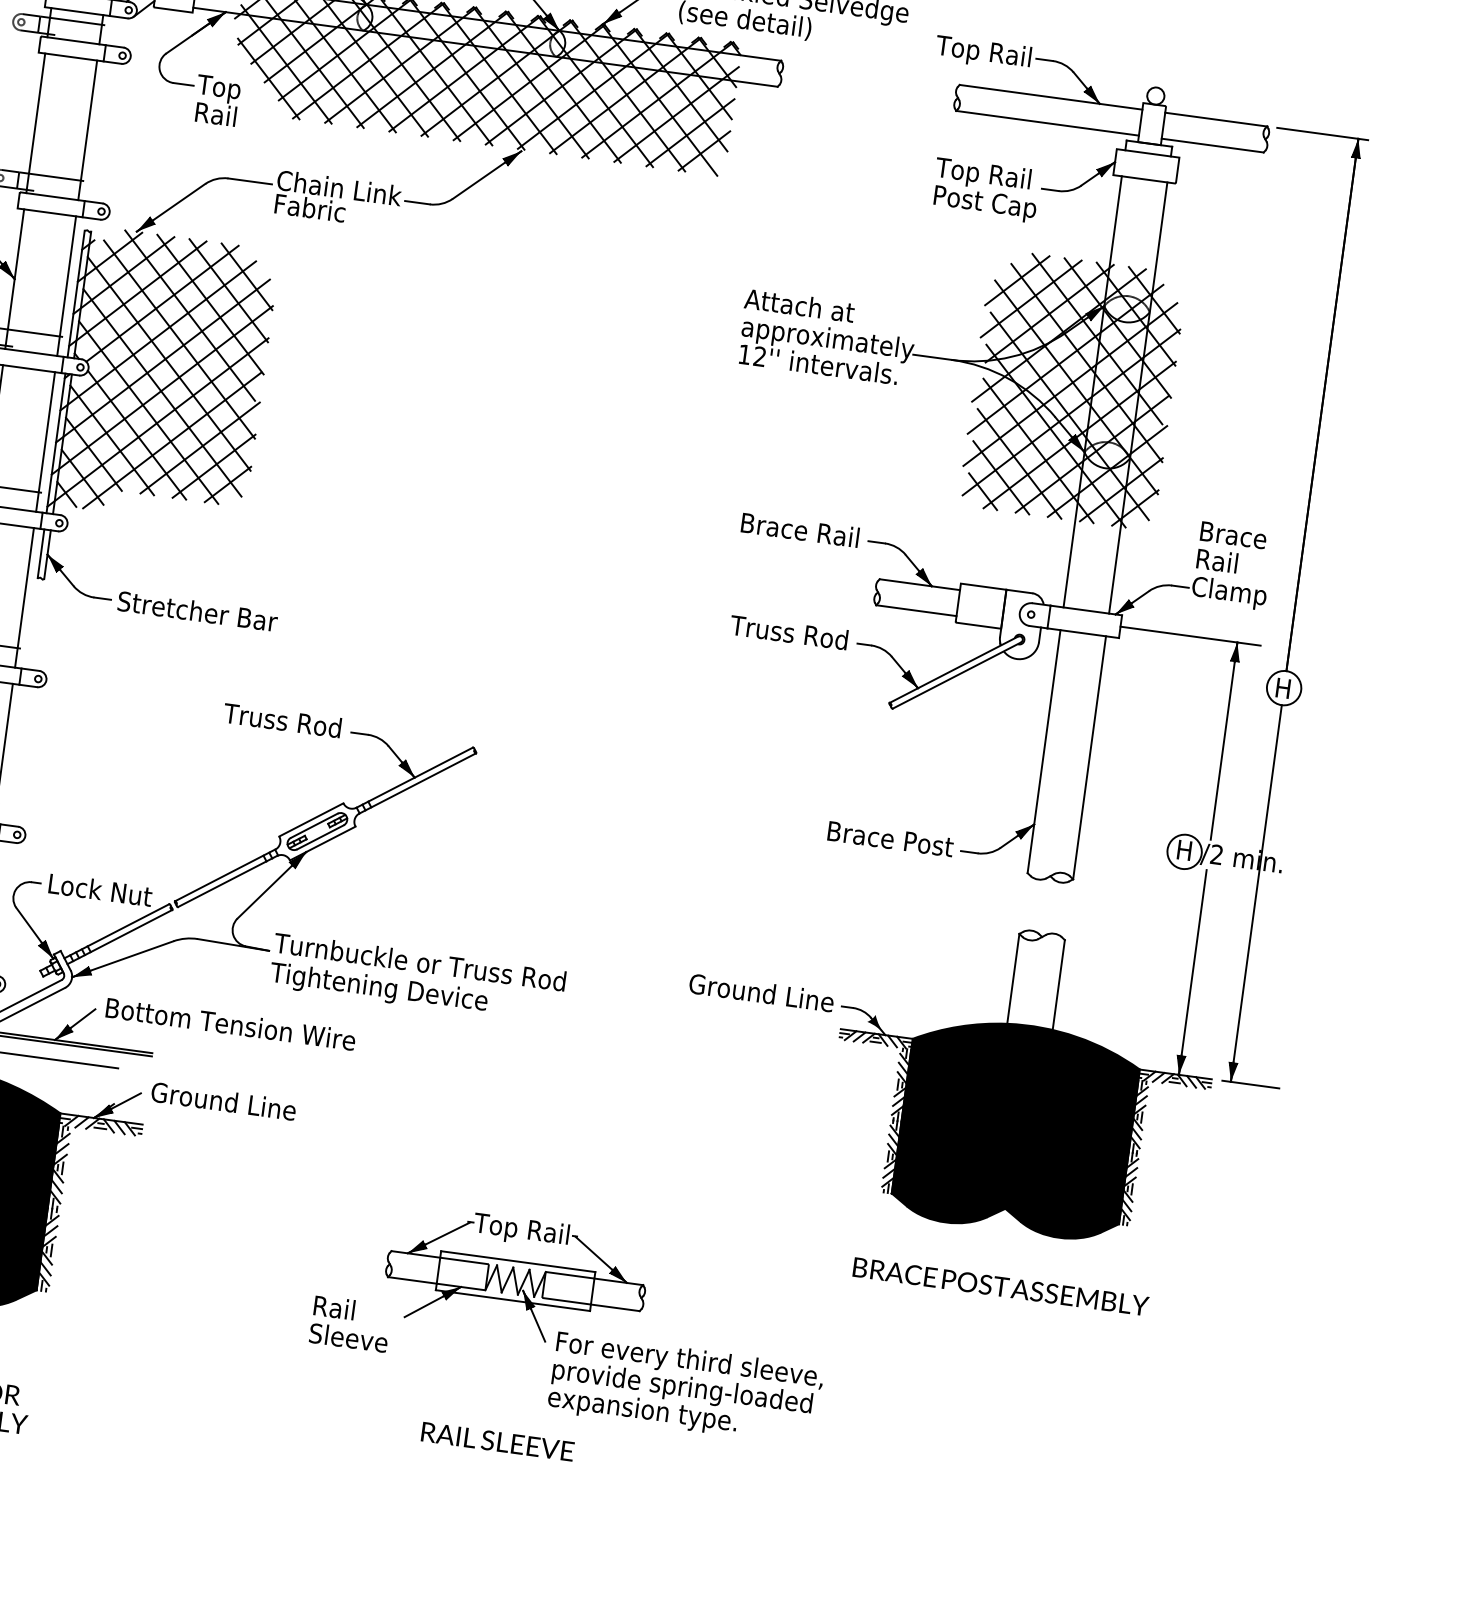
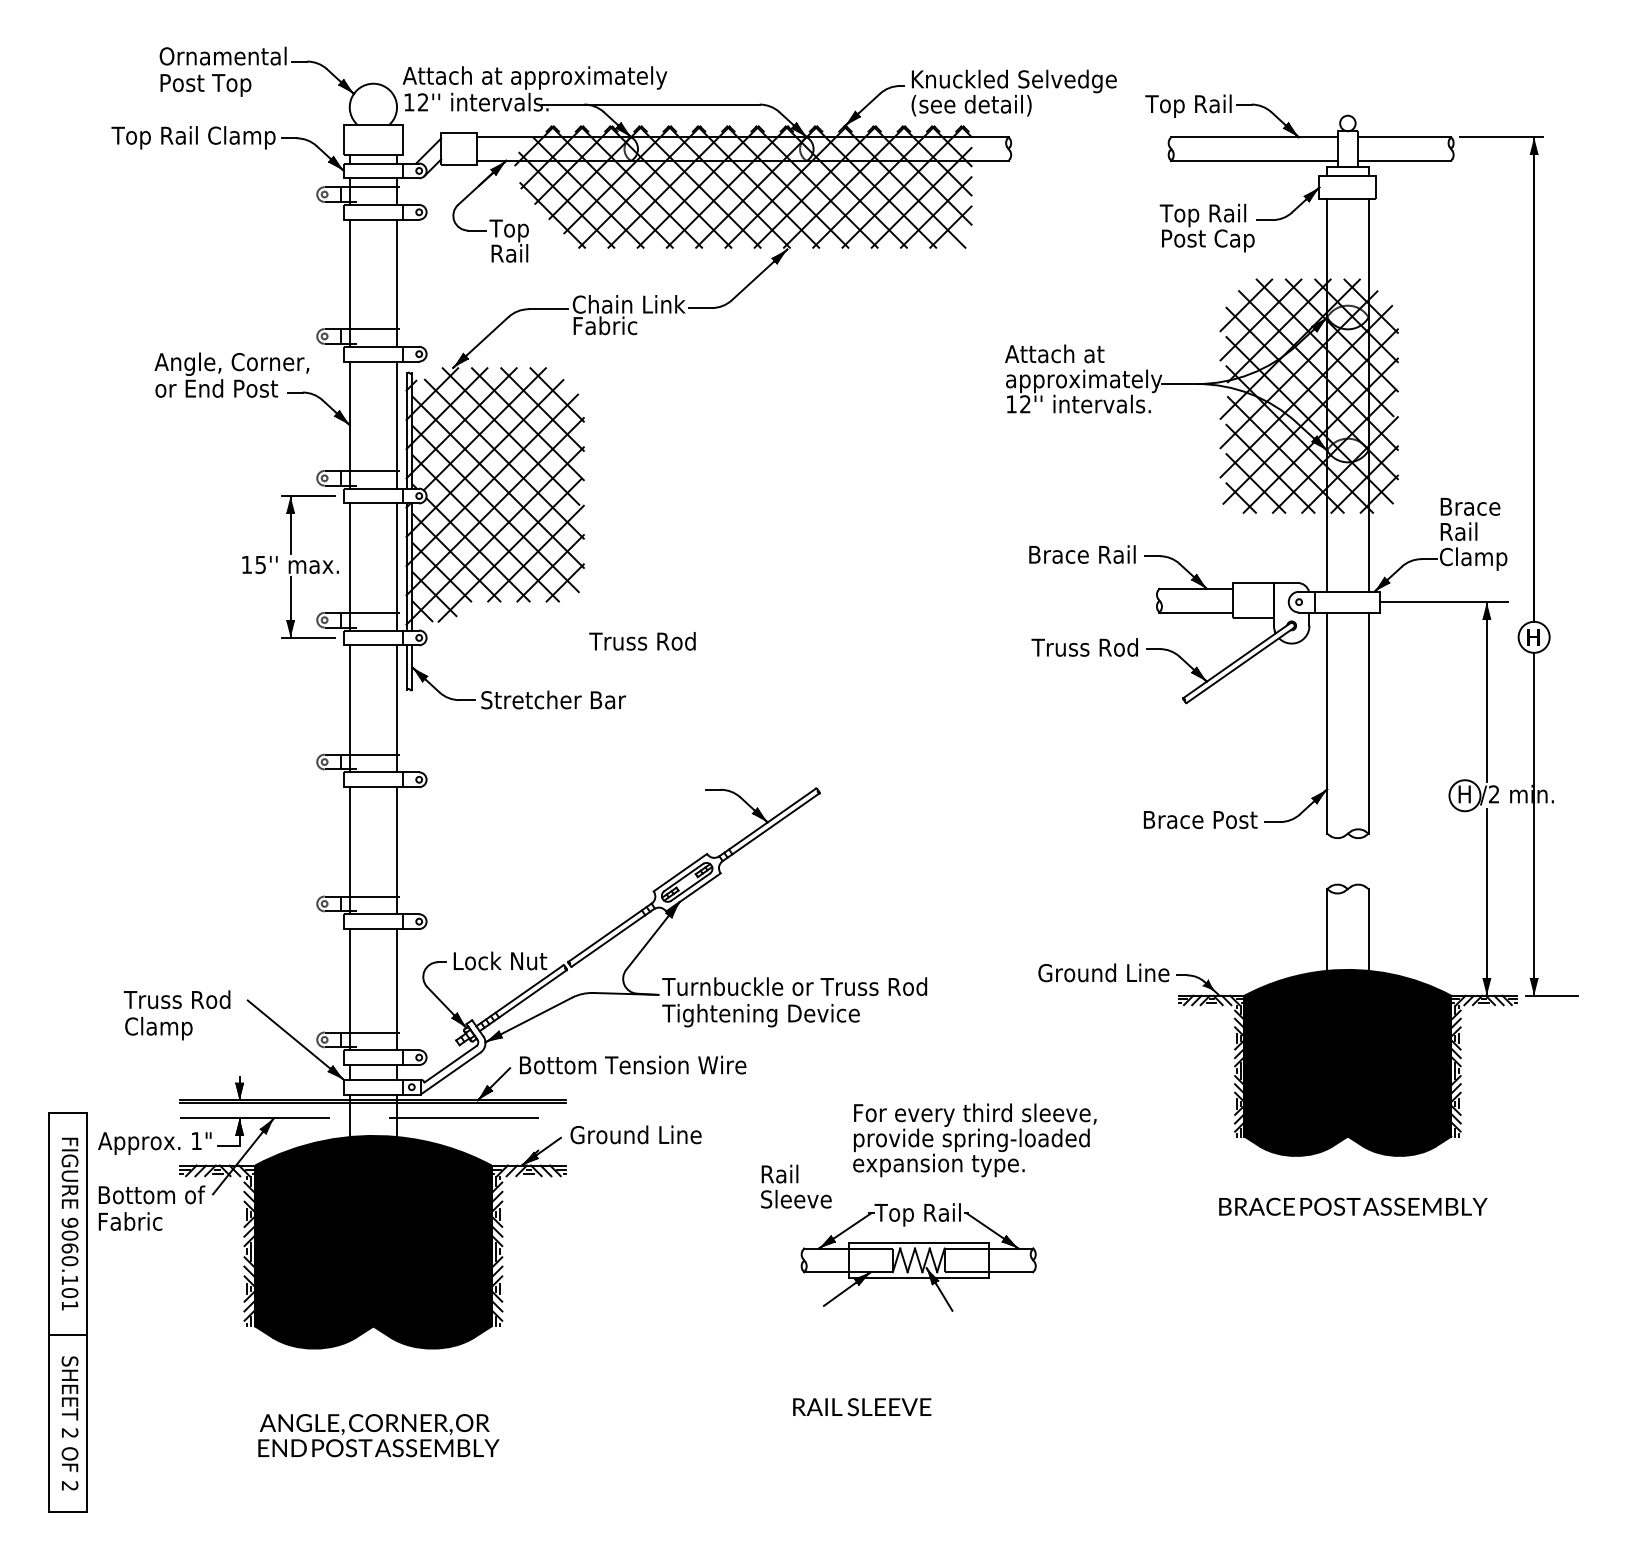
text: (282, 720) -> (642, 641), moved
text: (350, 1323) -> (796, 1186), moved
text: (685, 1389) -> (974, 1140), moved
text: (498, 1442) -> (862, 1407), moved

